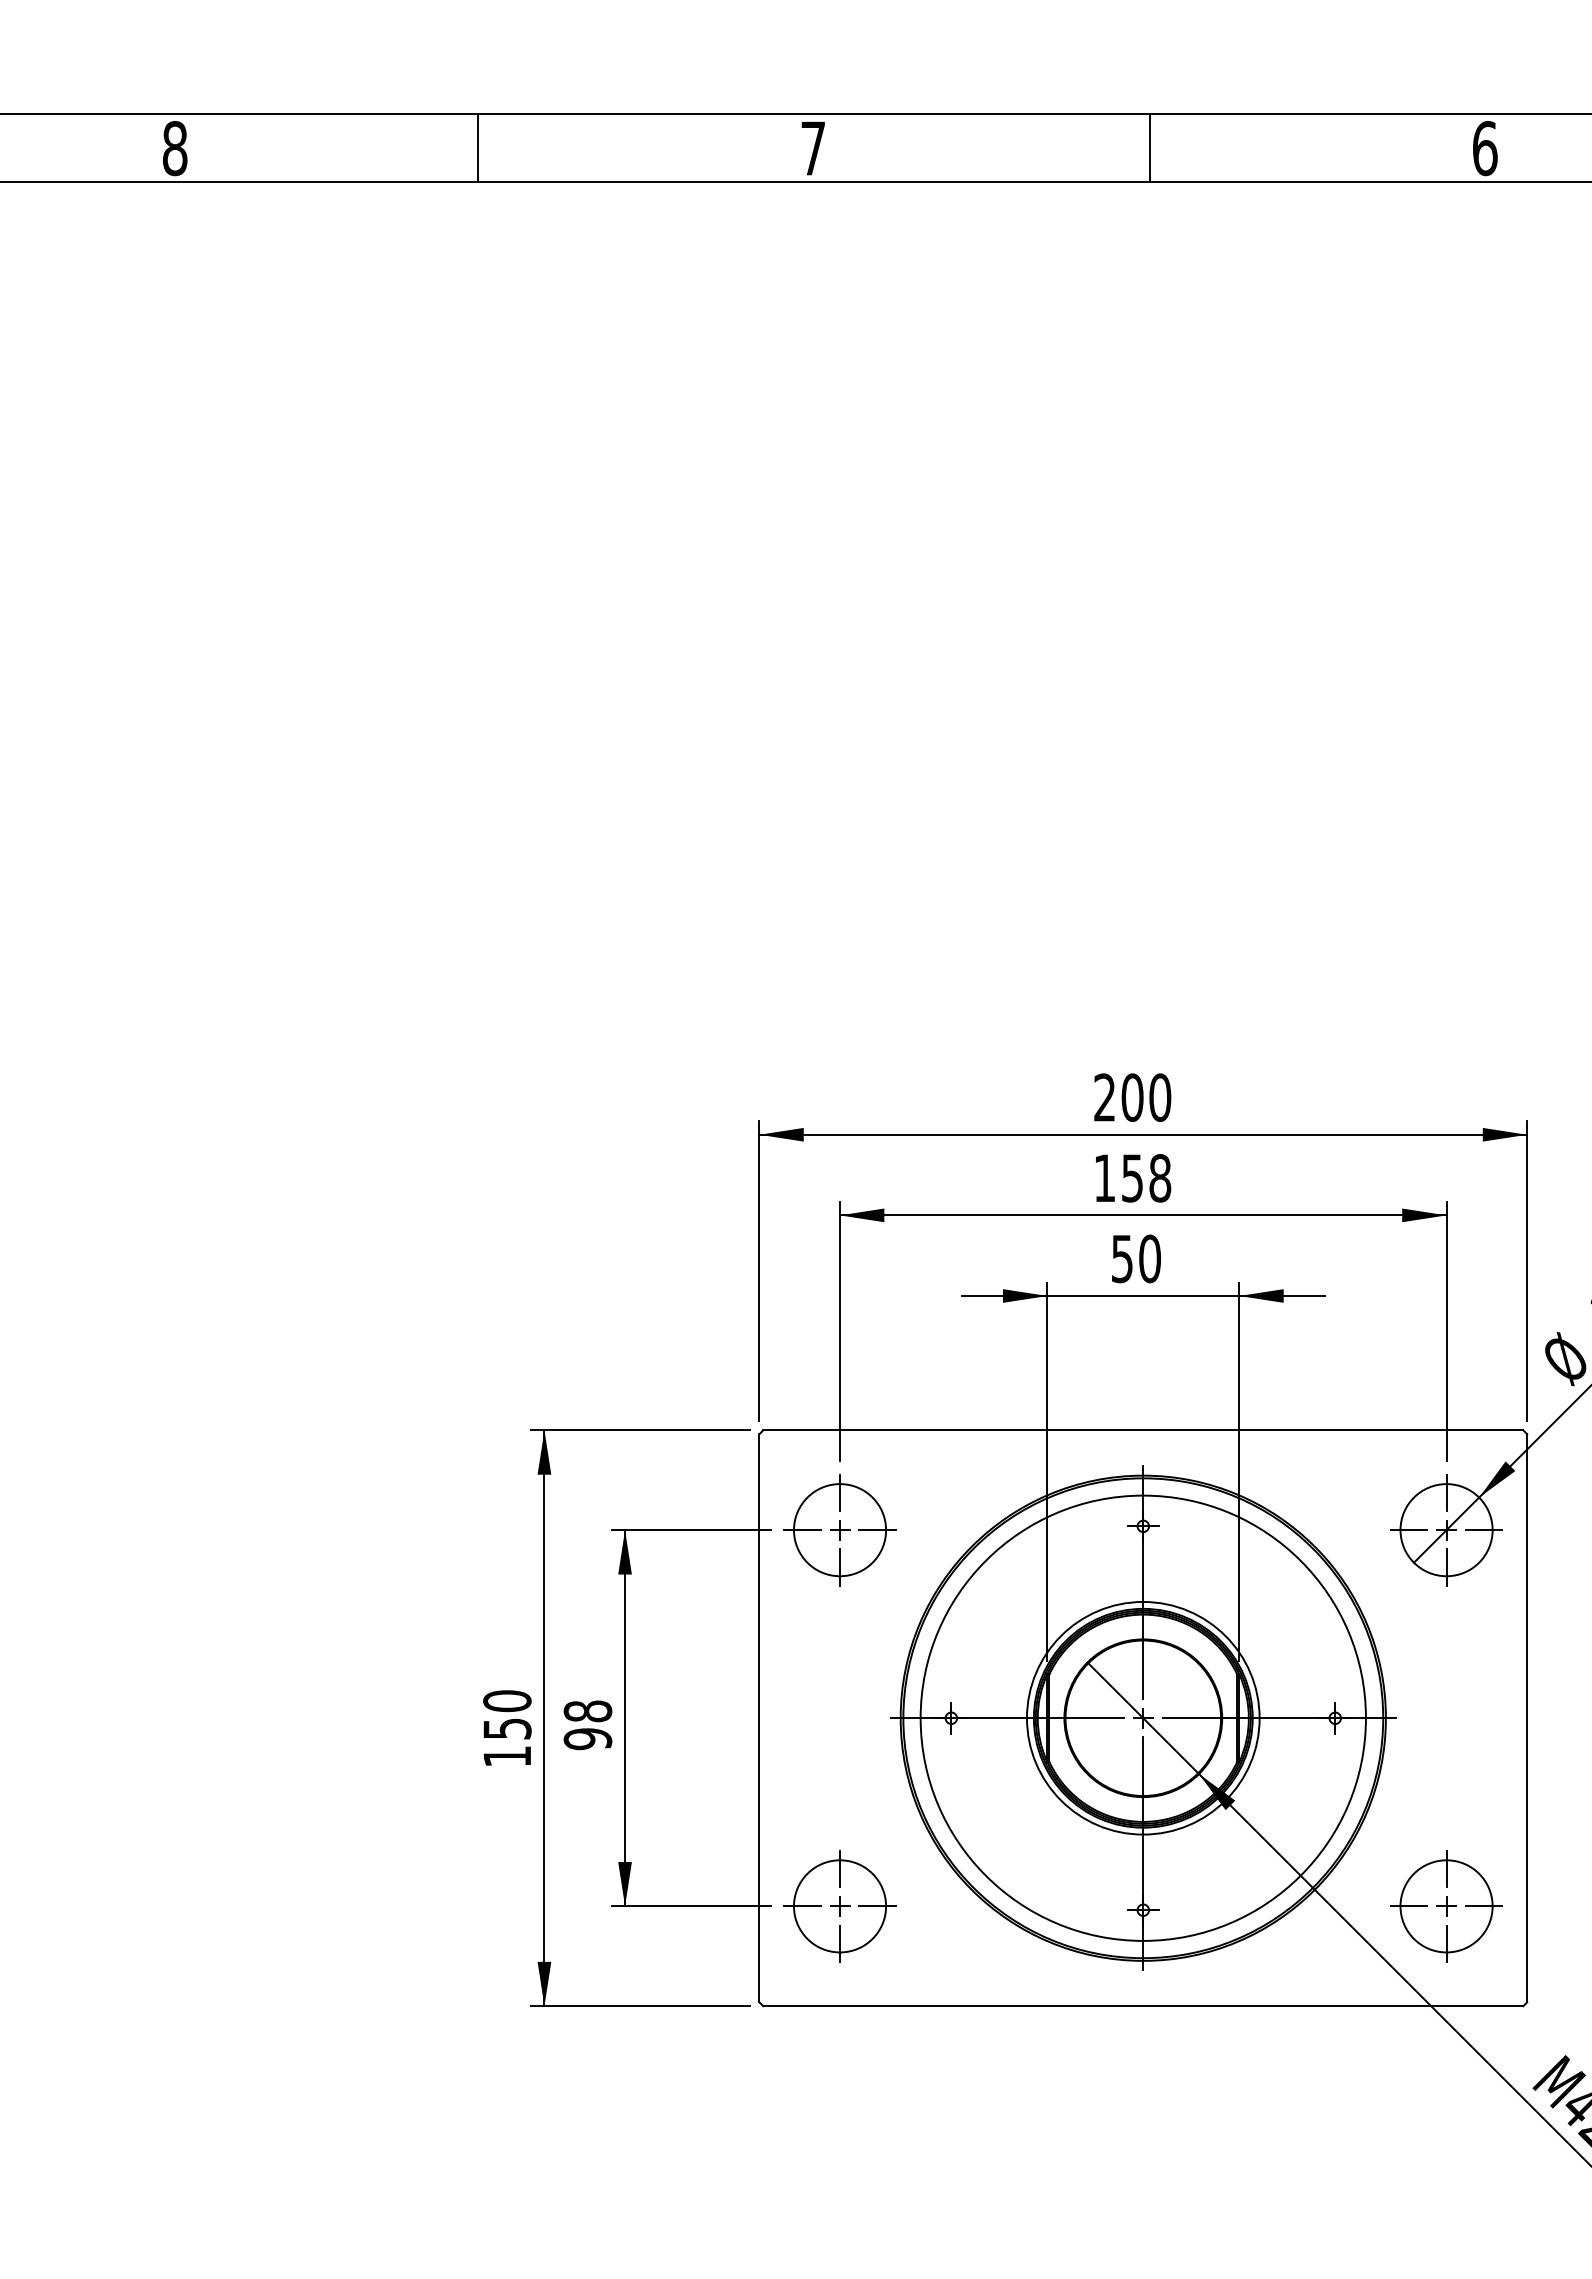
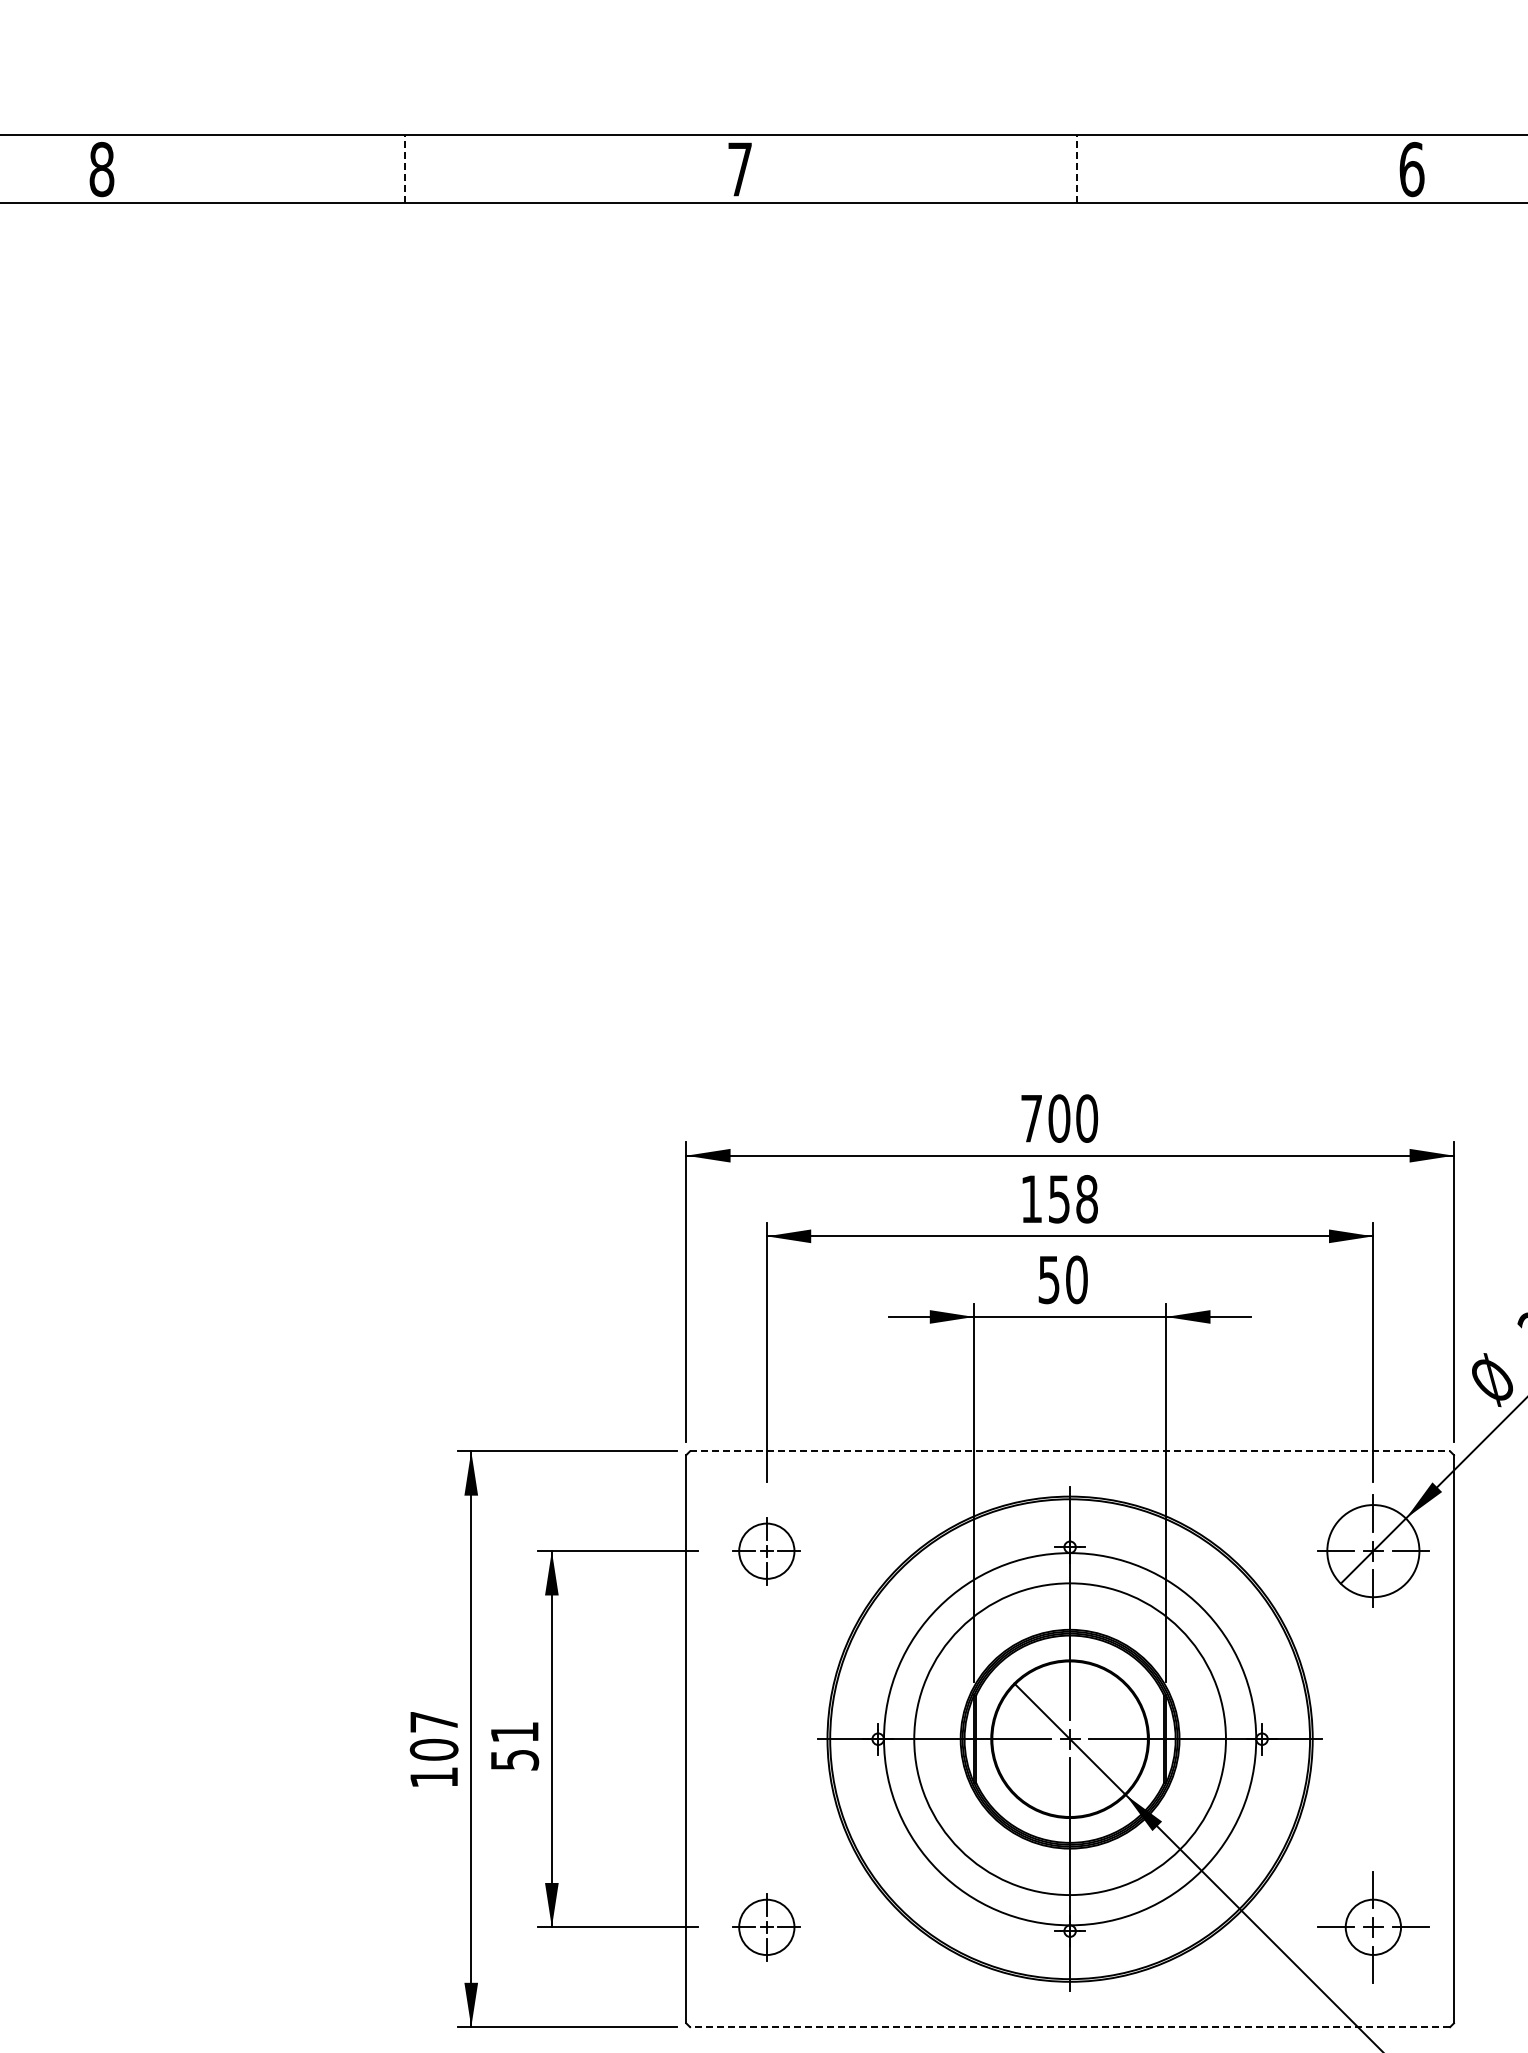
line: (478, 148) -> (405, 169), solid -> dashed
line: (1149, 148) -> (1076, 169), solid -> dashed
text: (1104, 1097) -> (1031, 1118), 200 -> 700
line: (1143, 1430) -> (1070, 1451), solid -> dashed
part: (839, 1530) -> (766, 1551), size x0.6
text: (507, 1714) -> (434, 1735), 150 -> 107
circle: (1142, 1717) -> (1069, 1738), size x0.7
circle: (1142, 1717) -> (1069, 1738), size x1.6
text: (587, 1725) -> (514, 1746), 98 -> 51
part: (839, 1906) -> (766, 1927), size x0.6
circle: (1446, 1906) -> (1373, 1927), size x0.6
line: (1142, 2006) -> (1069, 2027), solid -> dashed

